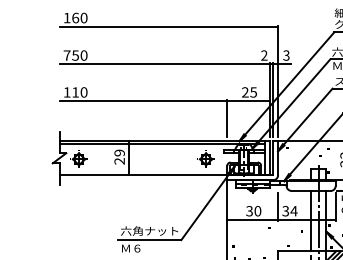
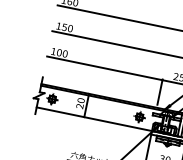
text: (66, 55) -> (58, 26), 750 -> 150
text: (75, 92) -> (59, 52), 110 -> 100
text: (119, 152) -> (81, 100), 29 -> 20

